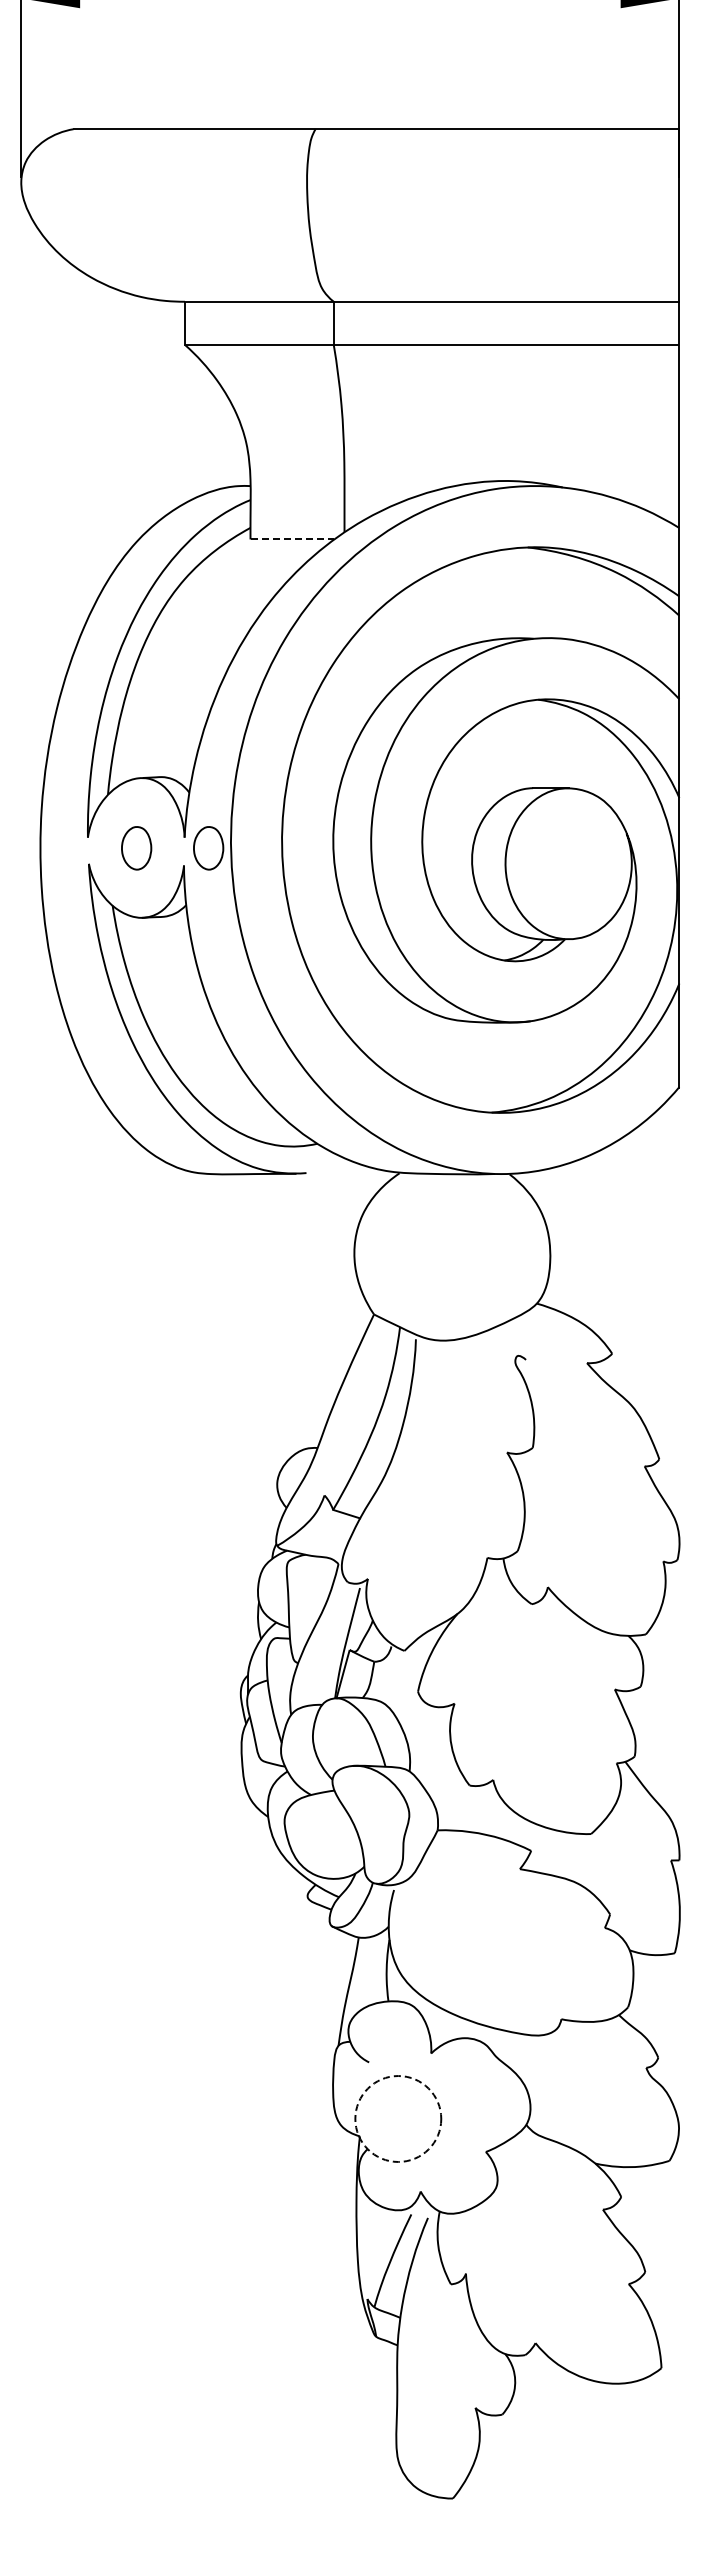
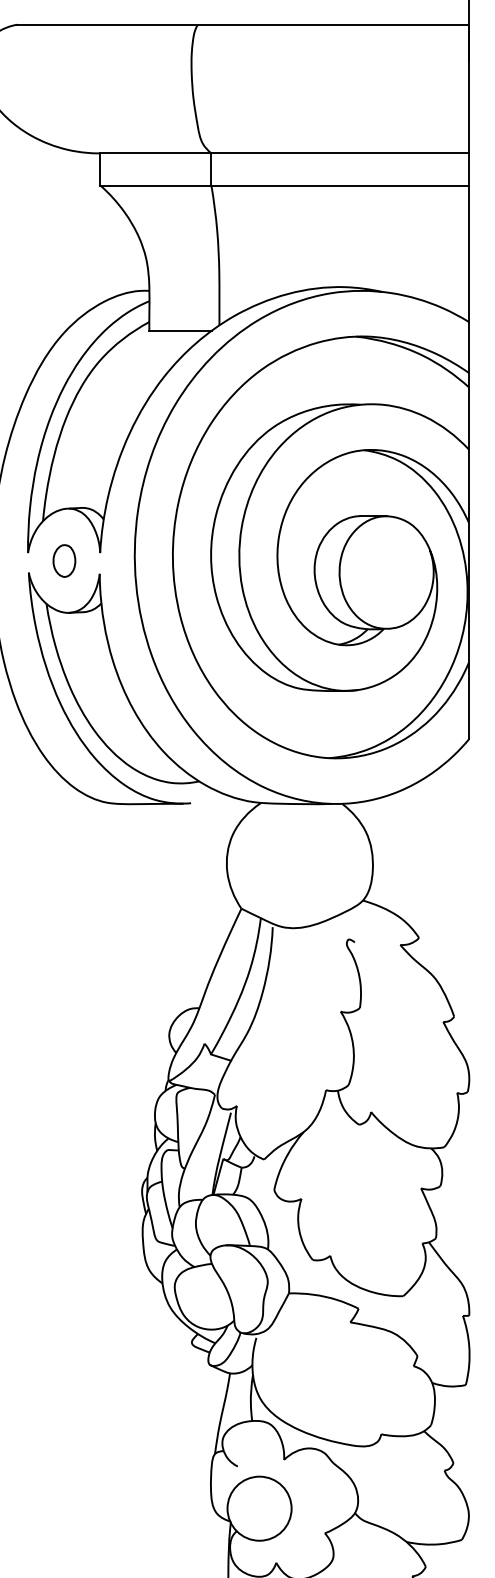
line: (292, 539) -> (180, 330), dashed -> solid
part: (208, 848) -> (118, 561), removed
circle: (398, 2118) -> (259, 1508), dashed -> solid

